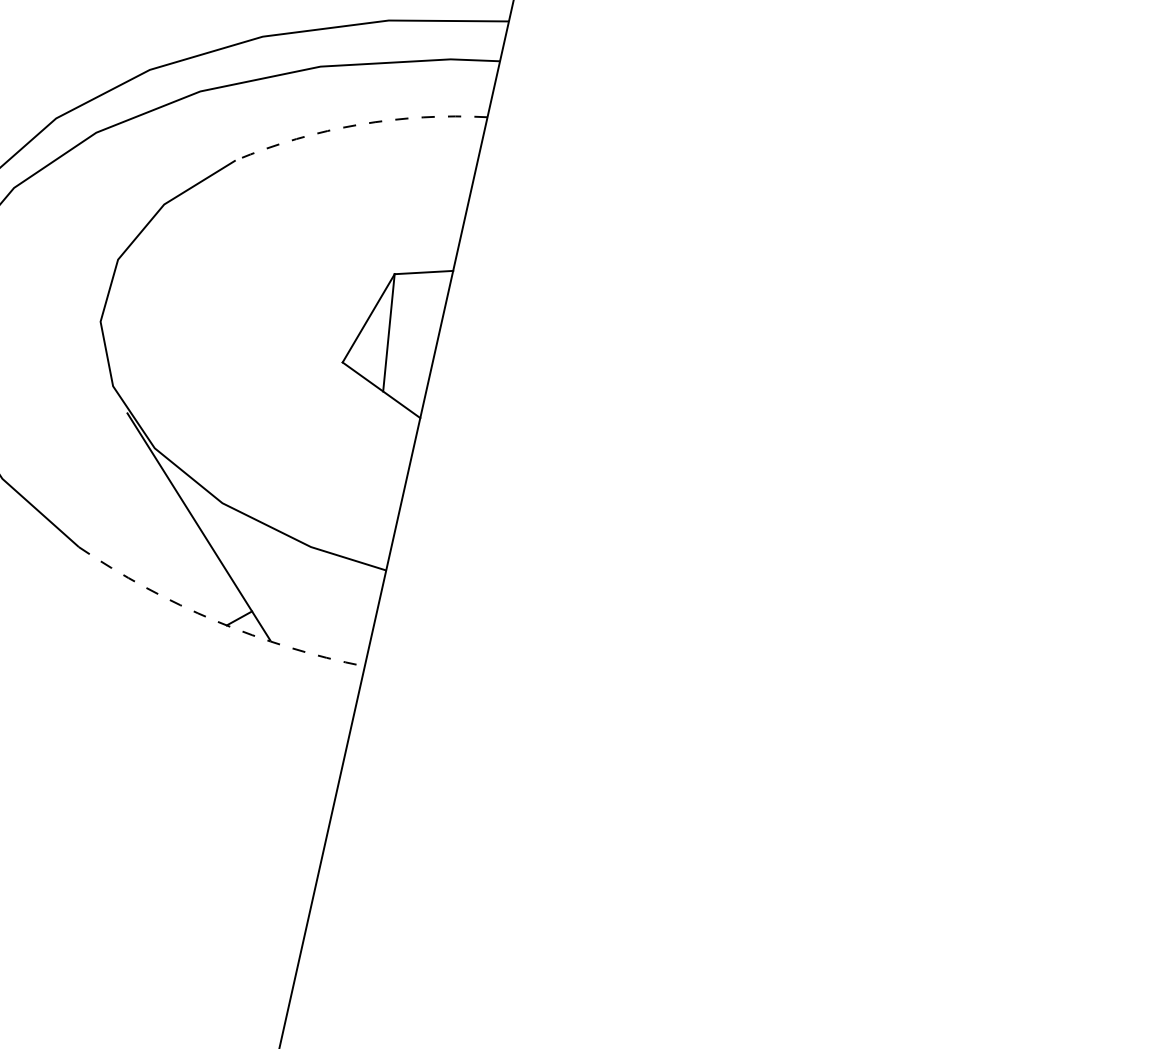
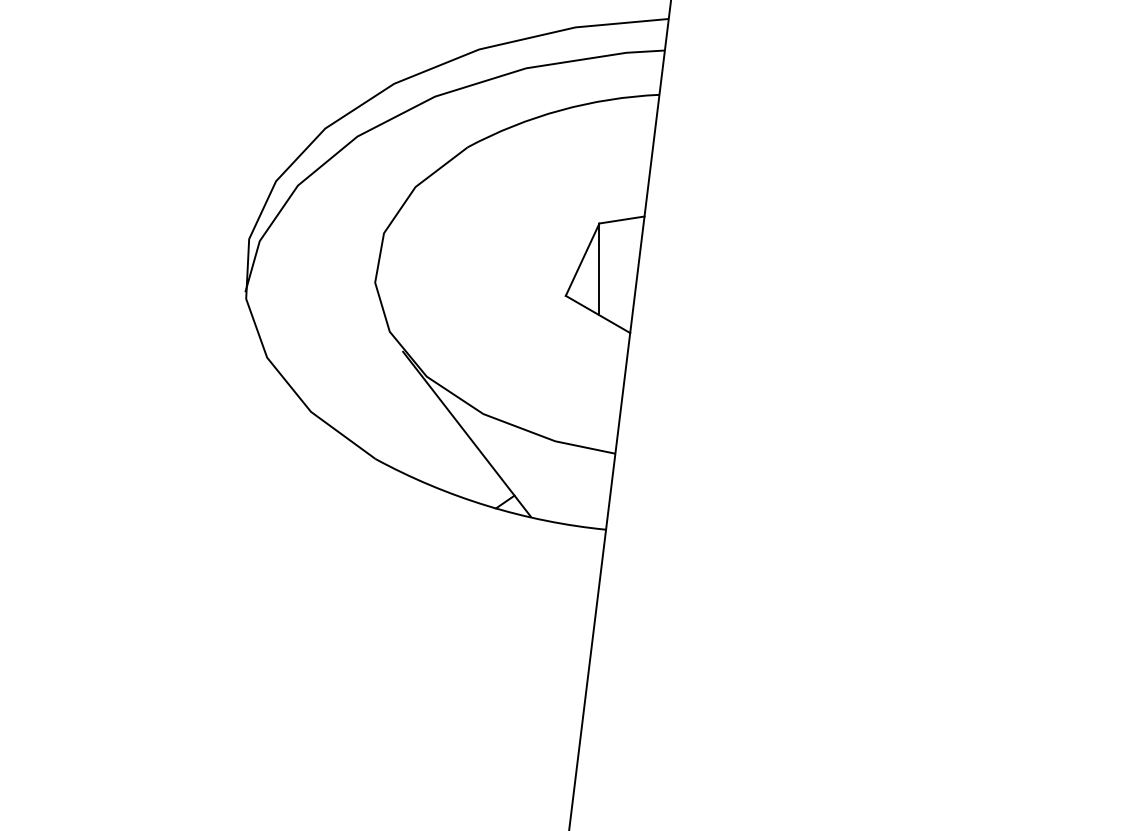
arc: (359, 124) -> (560, 110), dashed -> solid
arc: (216, 620) -> (487, 505), dashed -> solid

